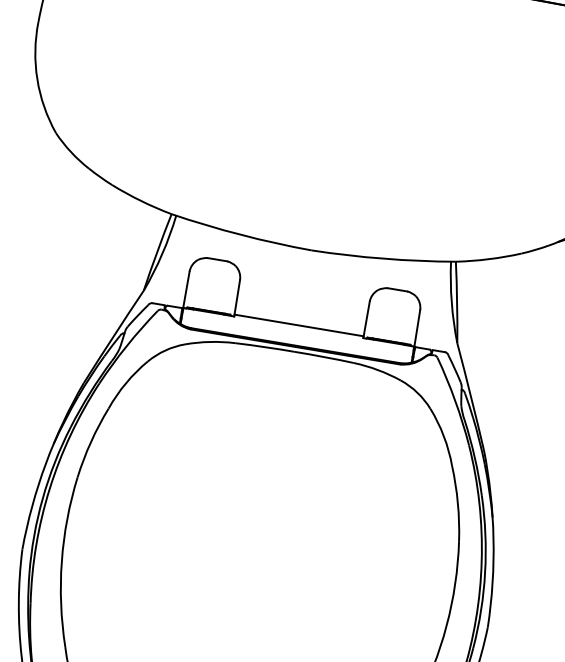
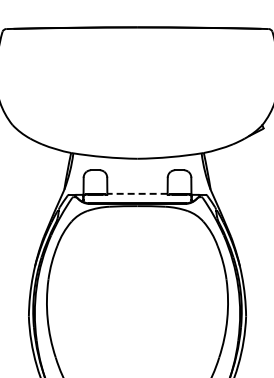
line: (299, 324) -> (137, 193), solid -> dashed

